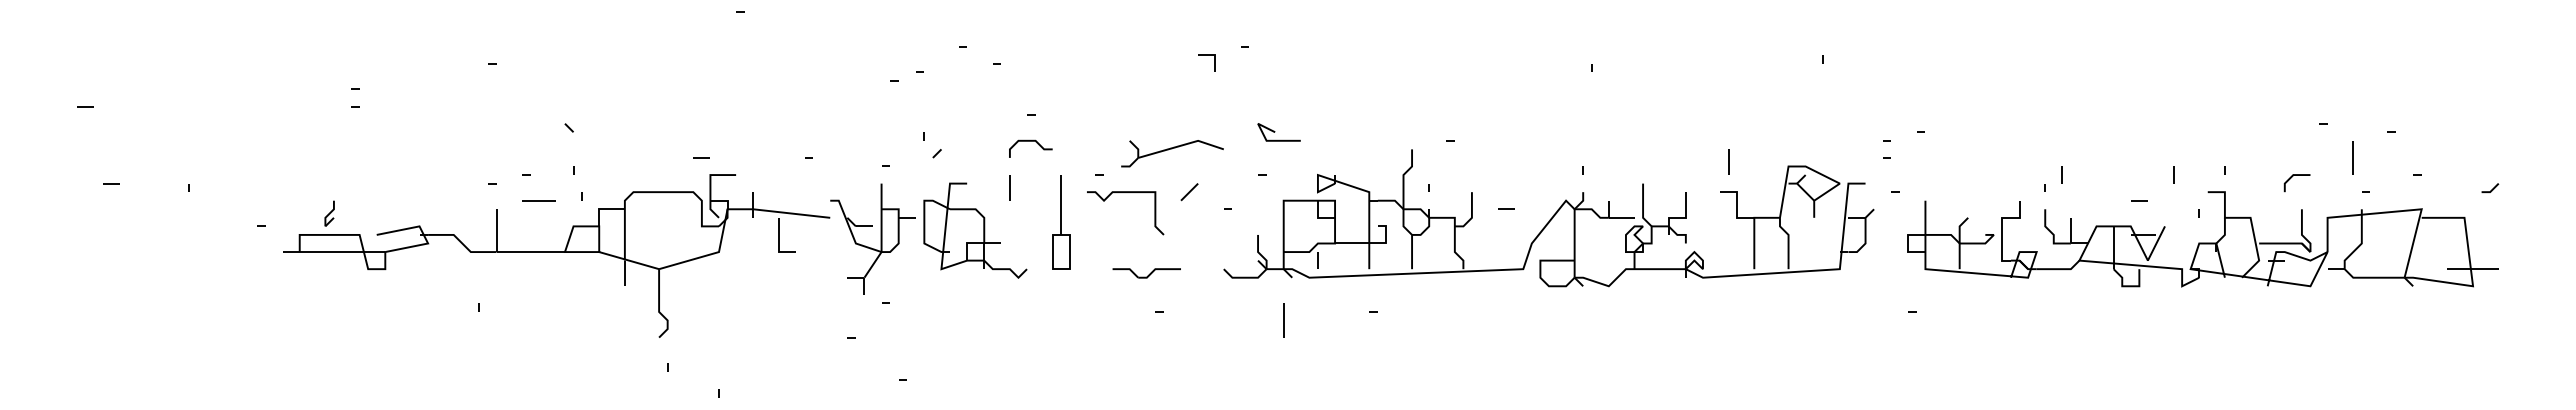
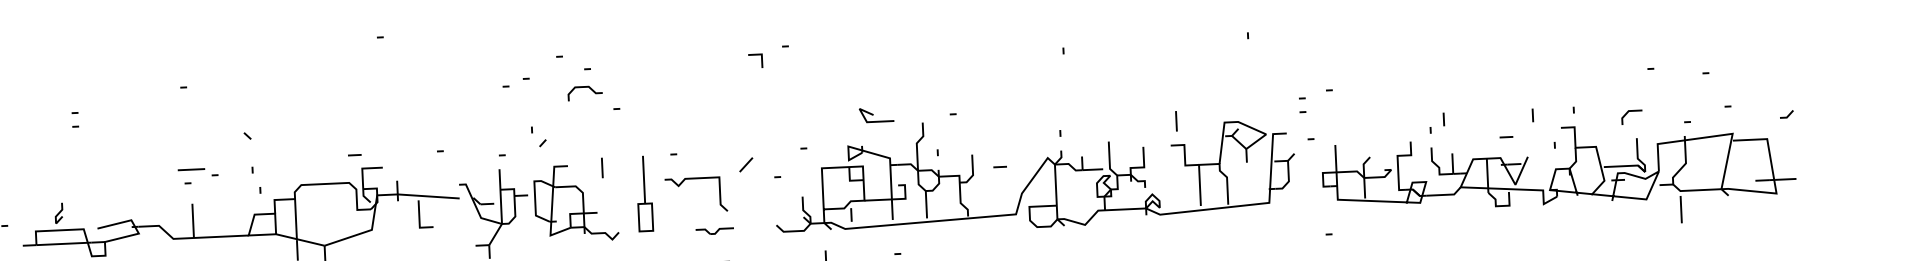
line: (1275, 131) -> (873, 114), moved
curve: (1030, 141) -> (584, 87), moved
part: (1172, 153) -> (731, 134), removed
line: (2352, 157) -> (1680, 209), moved
curve: (1125, 192) -> (695, 178), moved
line: (538, 200) -> (190, 169), moved
part: (1146, 273) -> (714, 231), size x0.7

